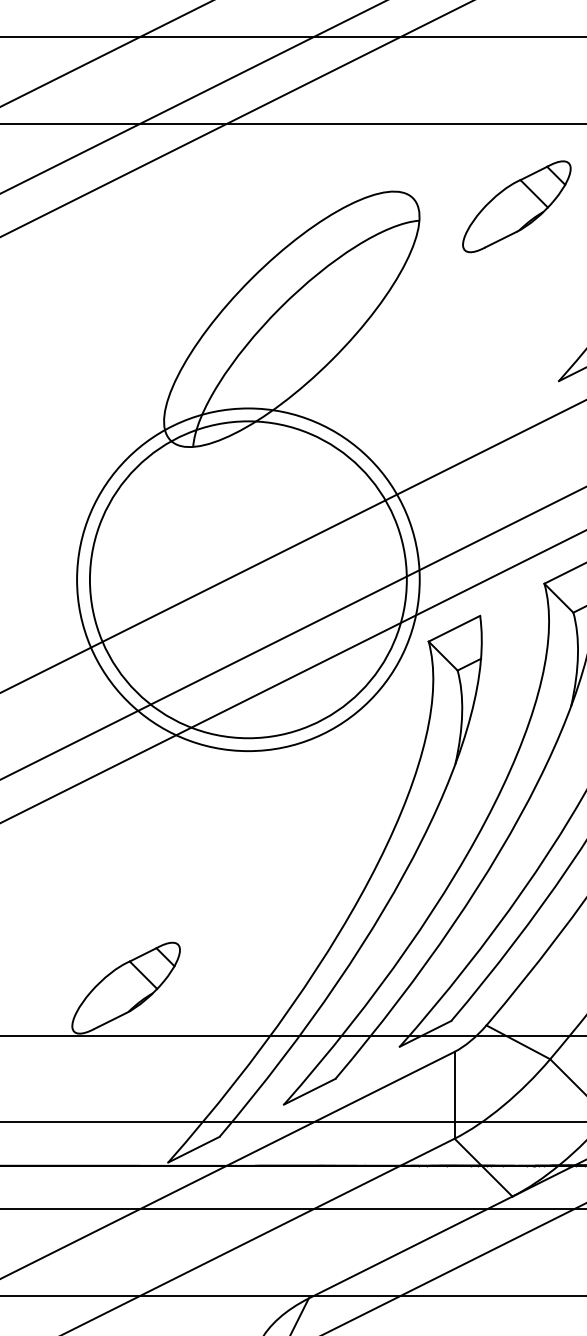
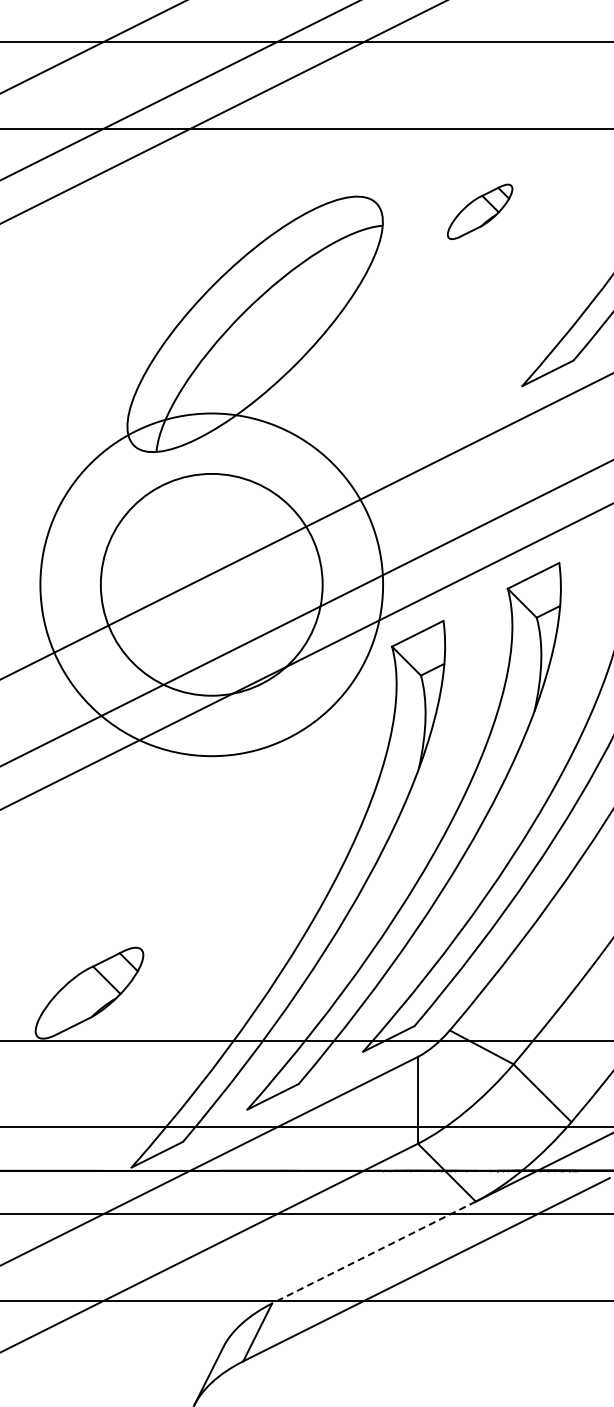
part: (516, 206) -> (479, 211), size x0.6
circle: (248, 579) -> (211, 584), size x0.7
line: (411, 1247) -> (374, 1252), solid -> dashed

